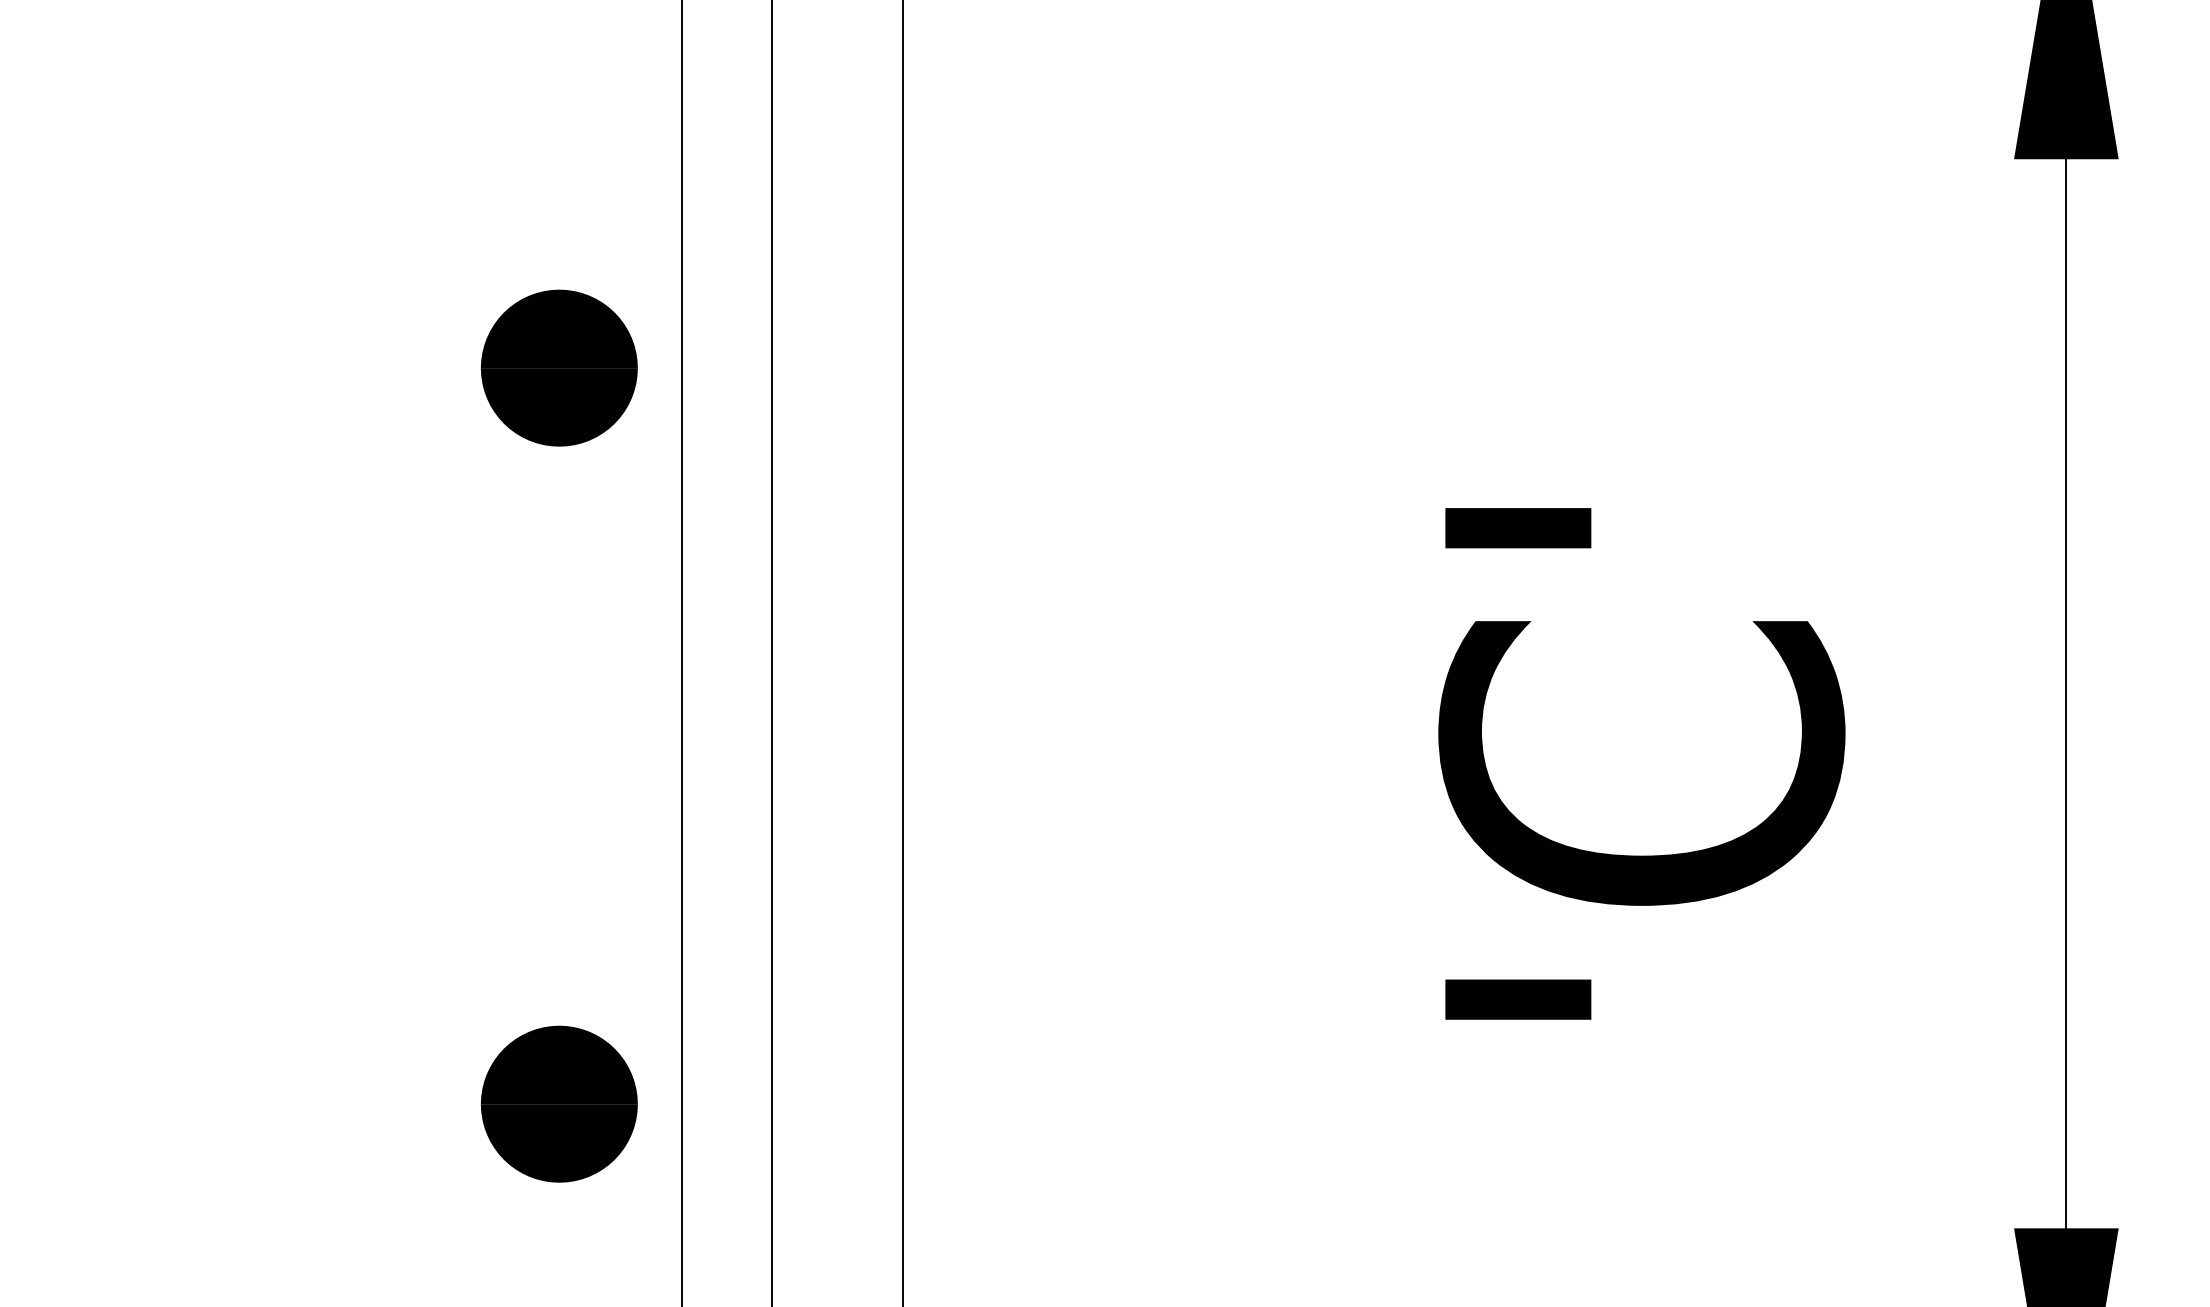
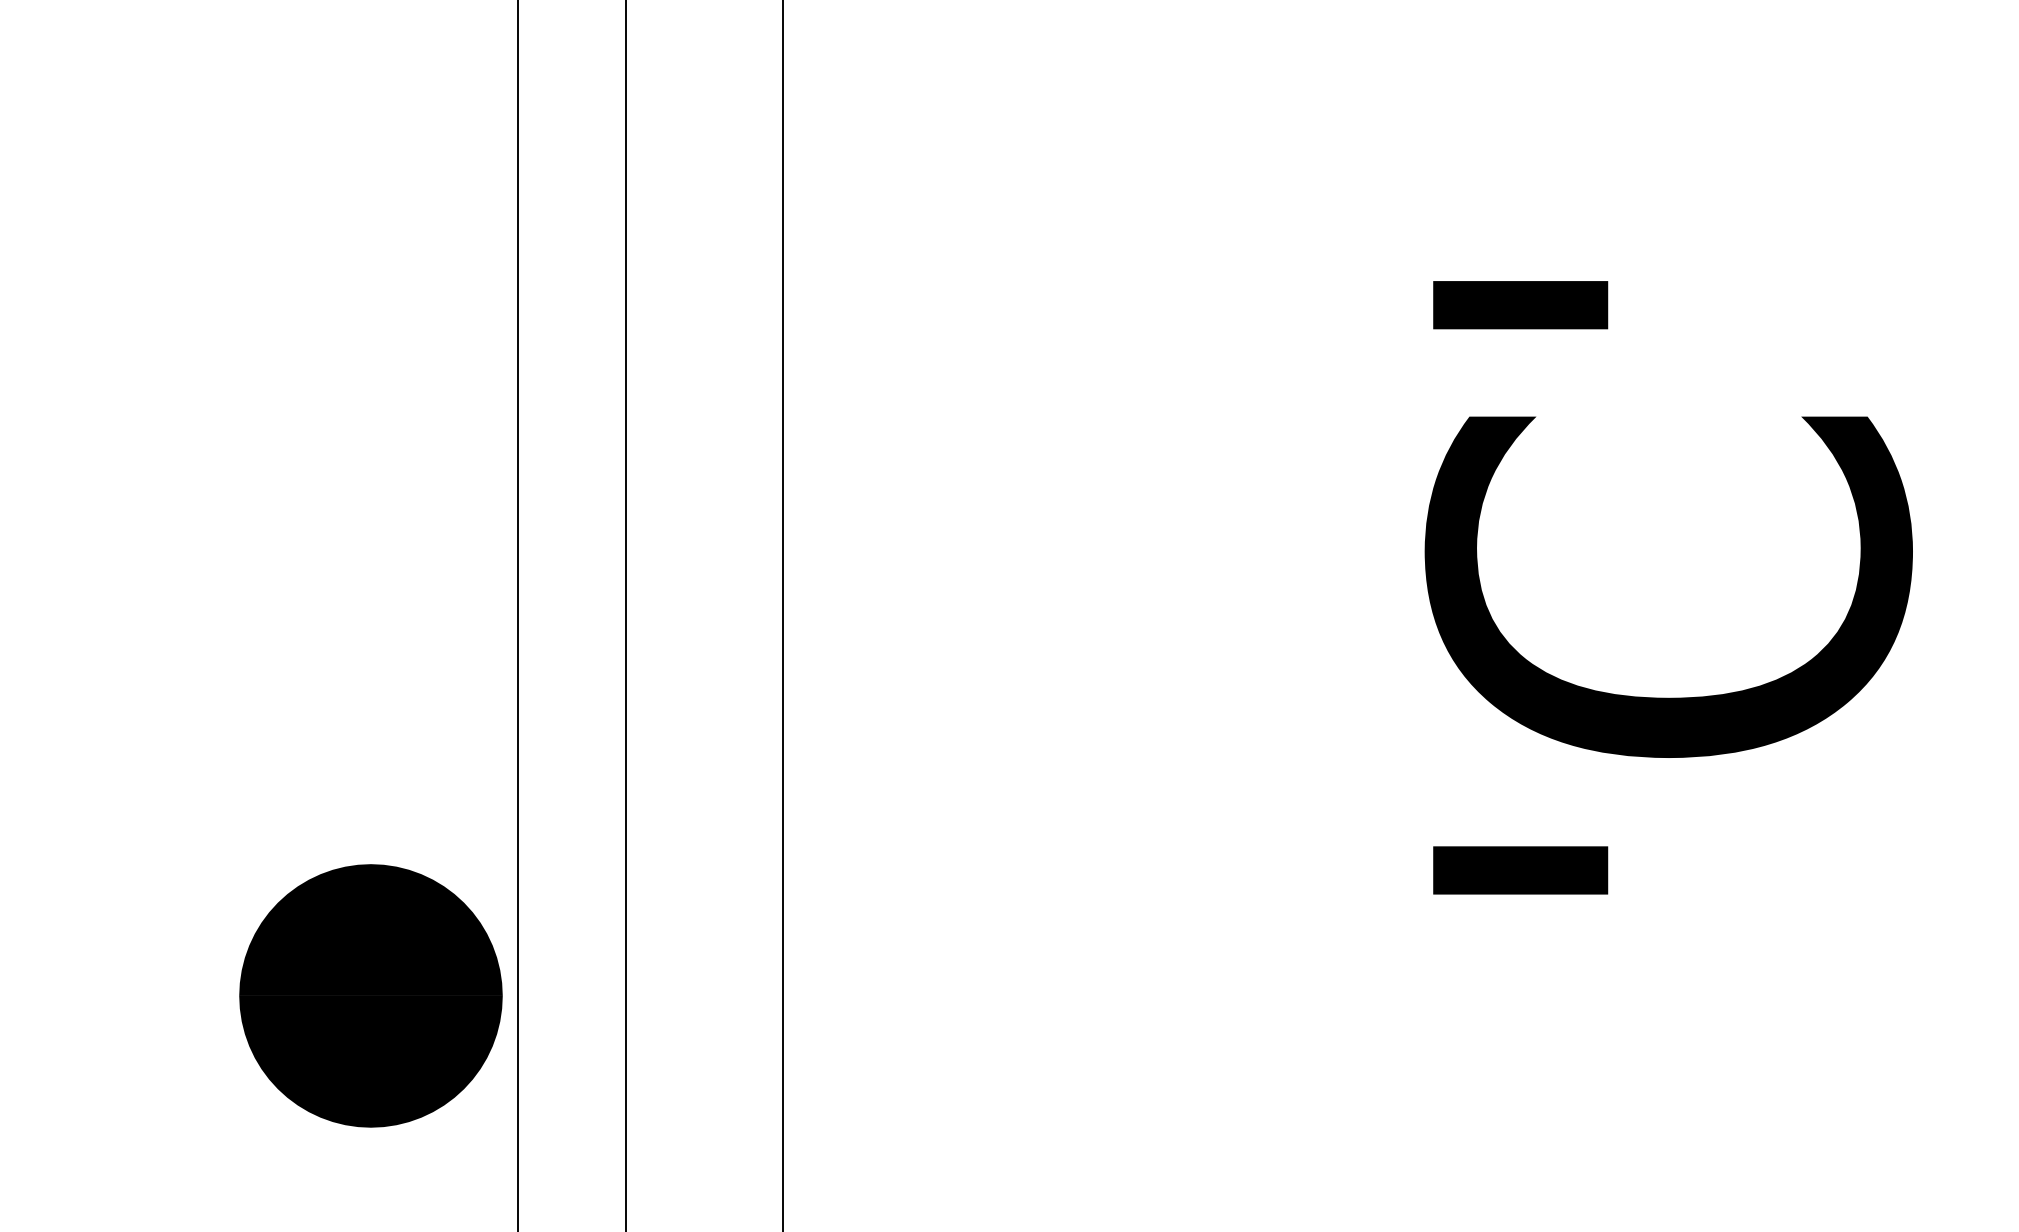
part: (558, 367) -> (369, 112), removed
part: (558, 1103) -> (369, 994), size x1.4

